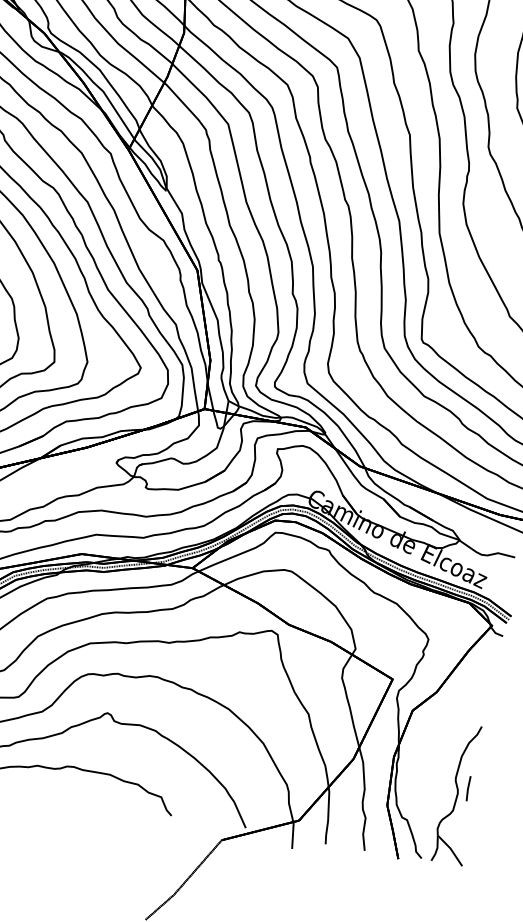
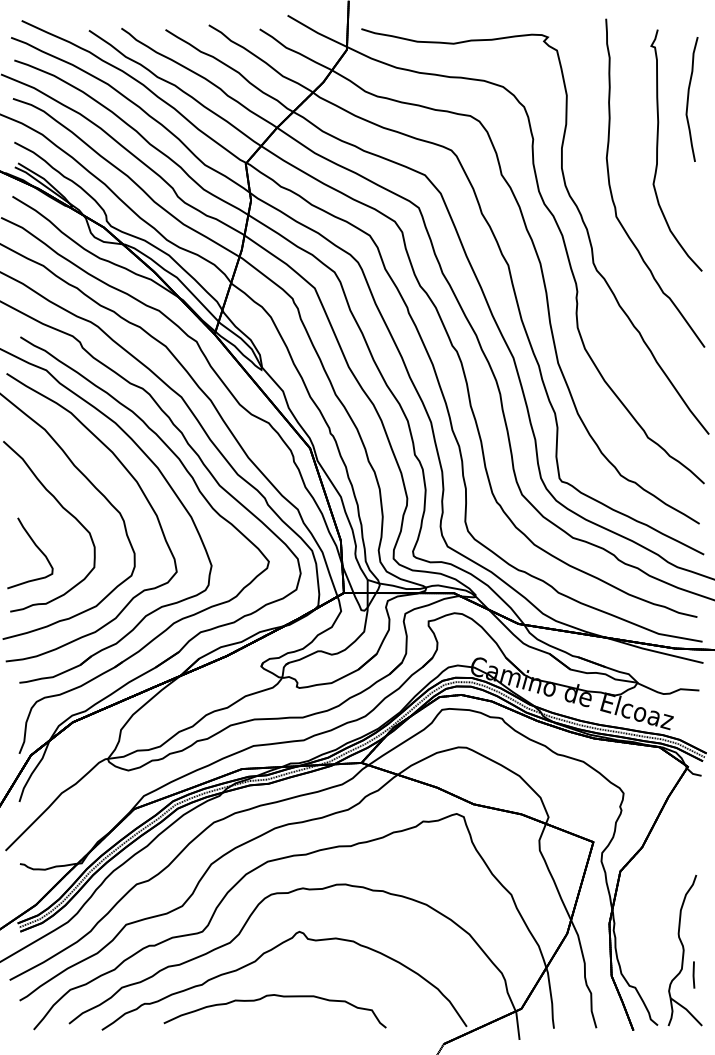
line: (468, 788) -> (693, 974), moved

